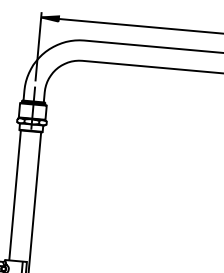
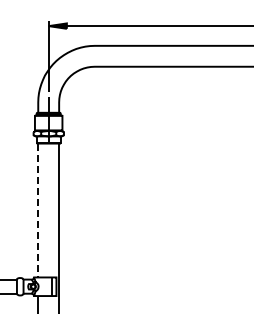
line: (15, 195) -> (38, 210), solid -> dashed

